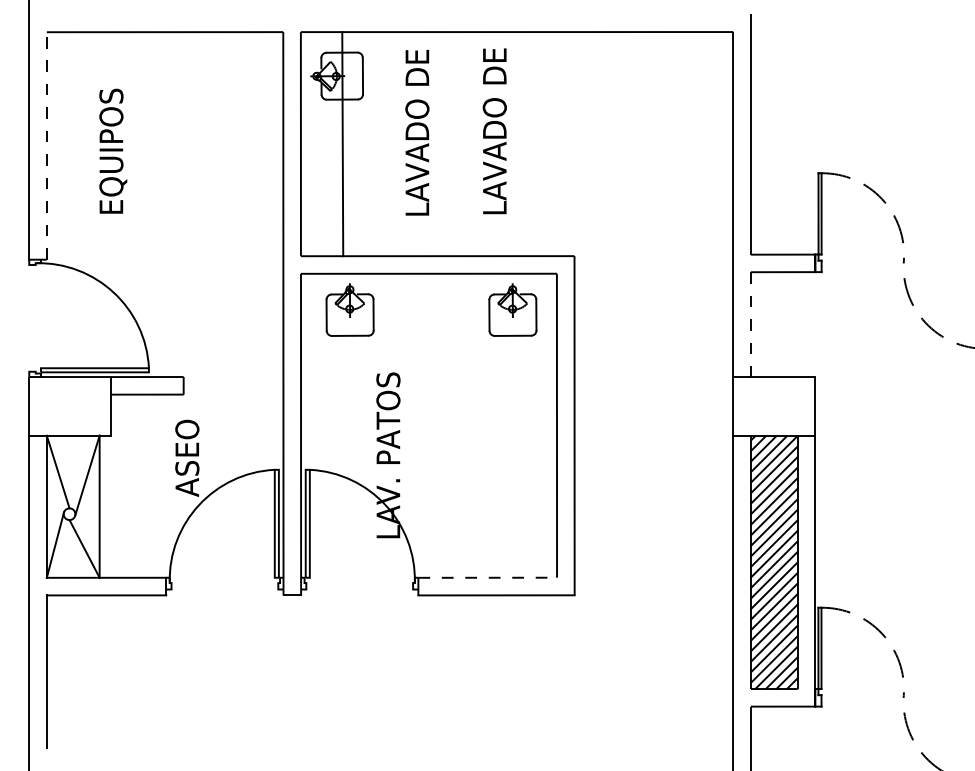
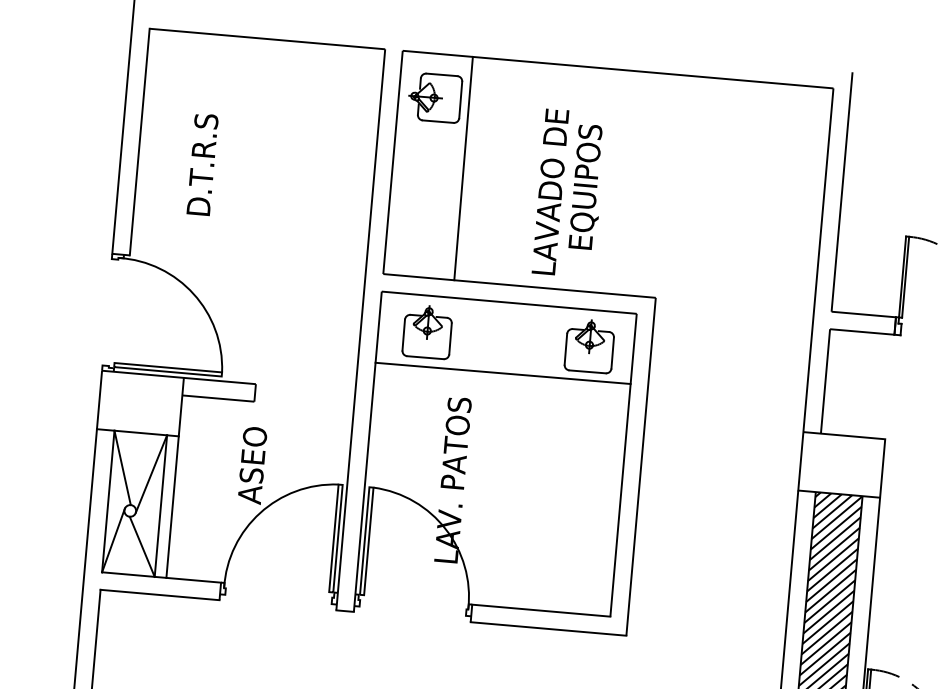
text: (496, 129) -> (589, 164), LAVADO DE -> EQUIPOS
text: (417, 132) -> (550, 191), moved
line: (342, 144) -> (463, 168), moved
line: (46, 145) -> (139, 141), dashed -> solid
text: (113, 149) -> (205, 151), EQUIPOS -> D.T.R.S
line: (750, 325) -> (825, 382), dashed -> solid
line: (428, 344) -> (502, 373), added
line: (111, 506) -> (172, 506), added
line: (488, 577) -> (542, 610), dashed -> solid

